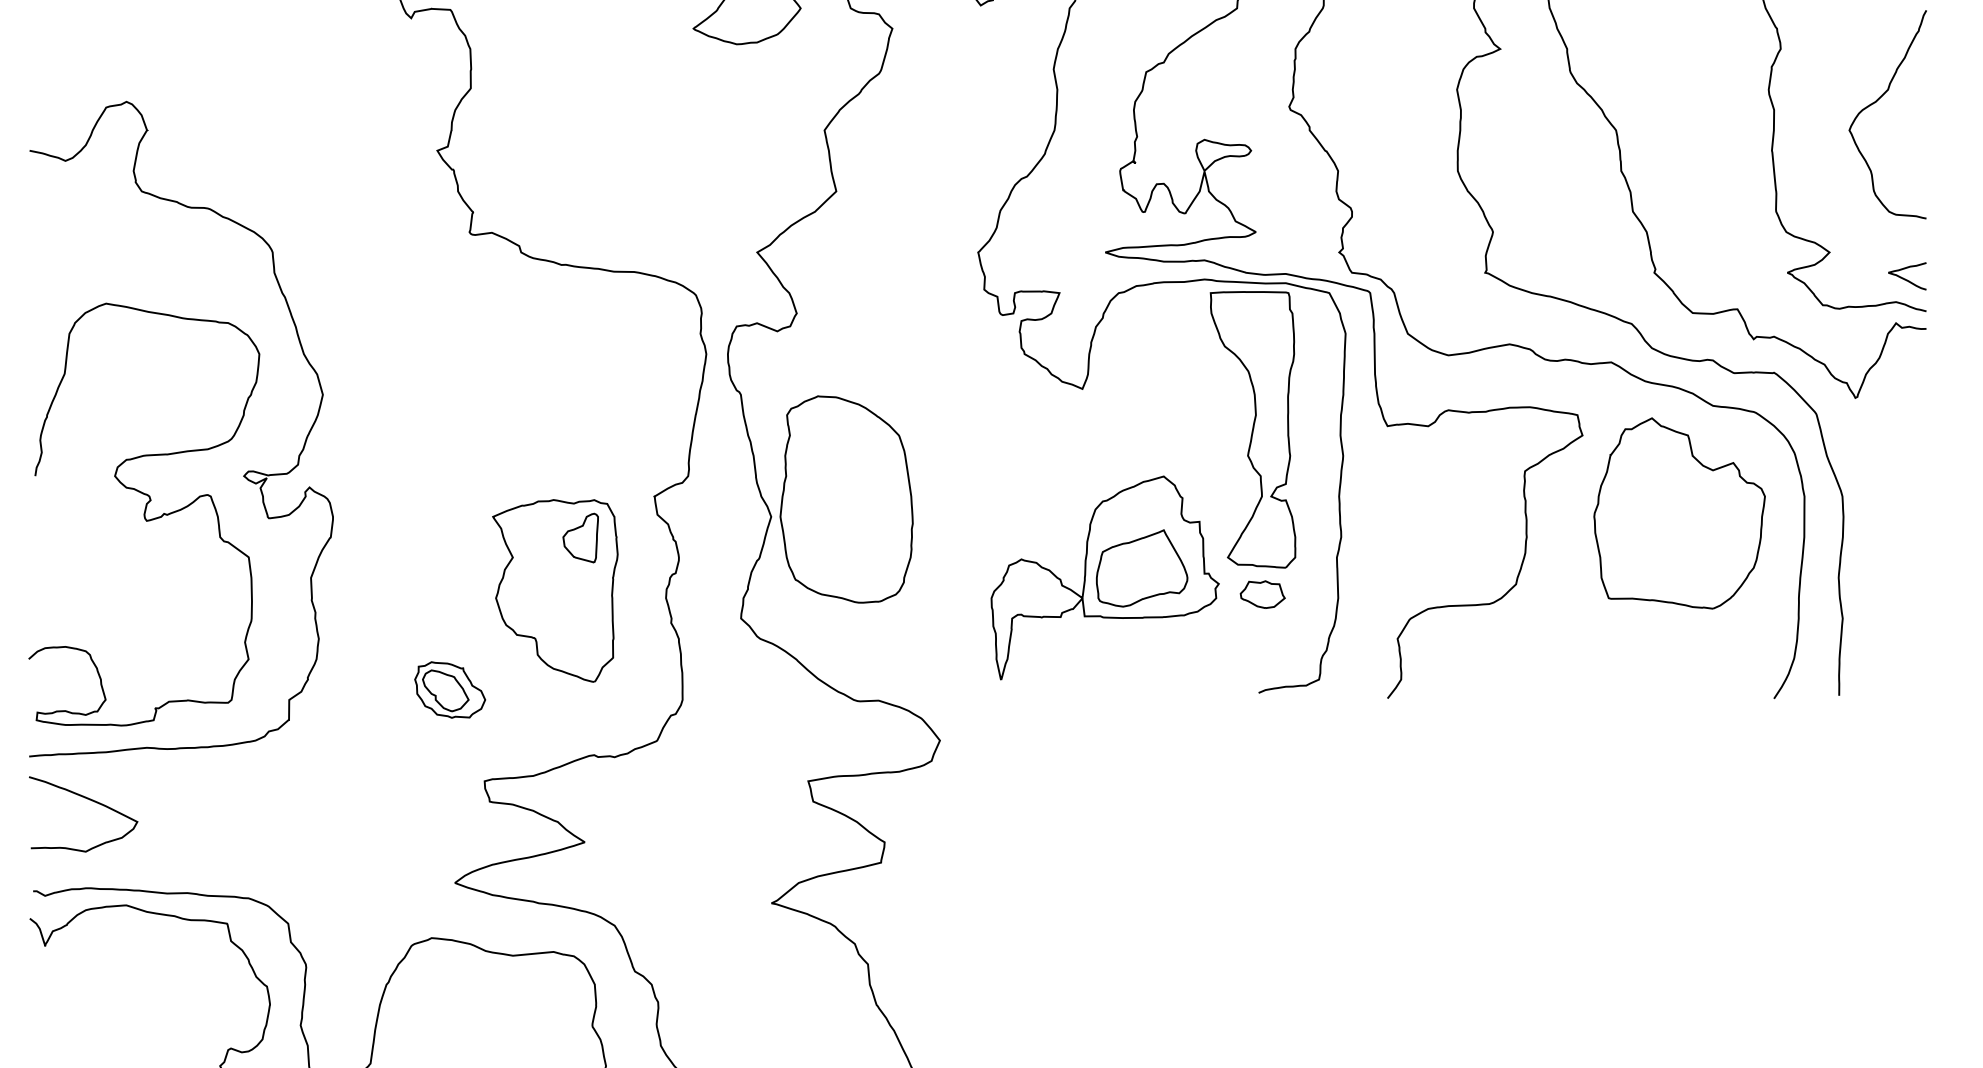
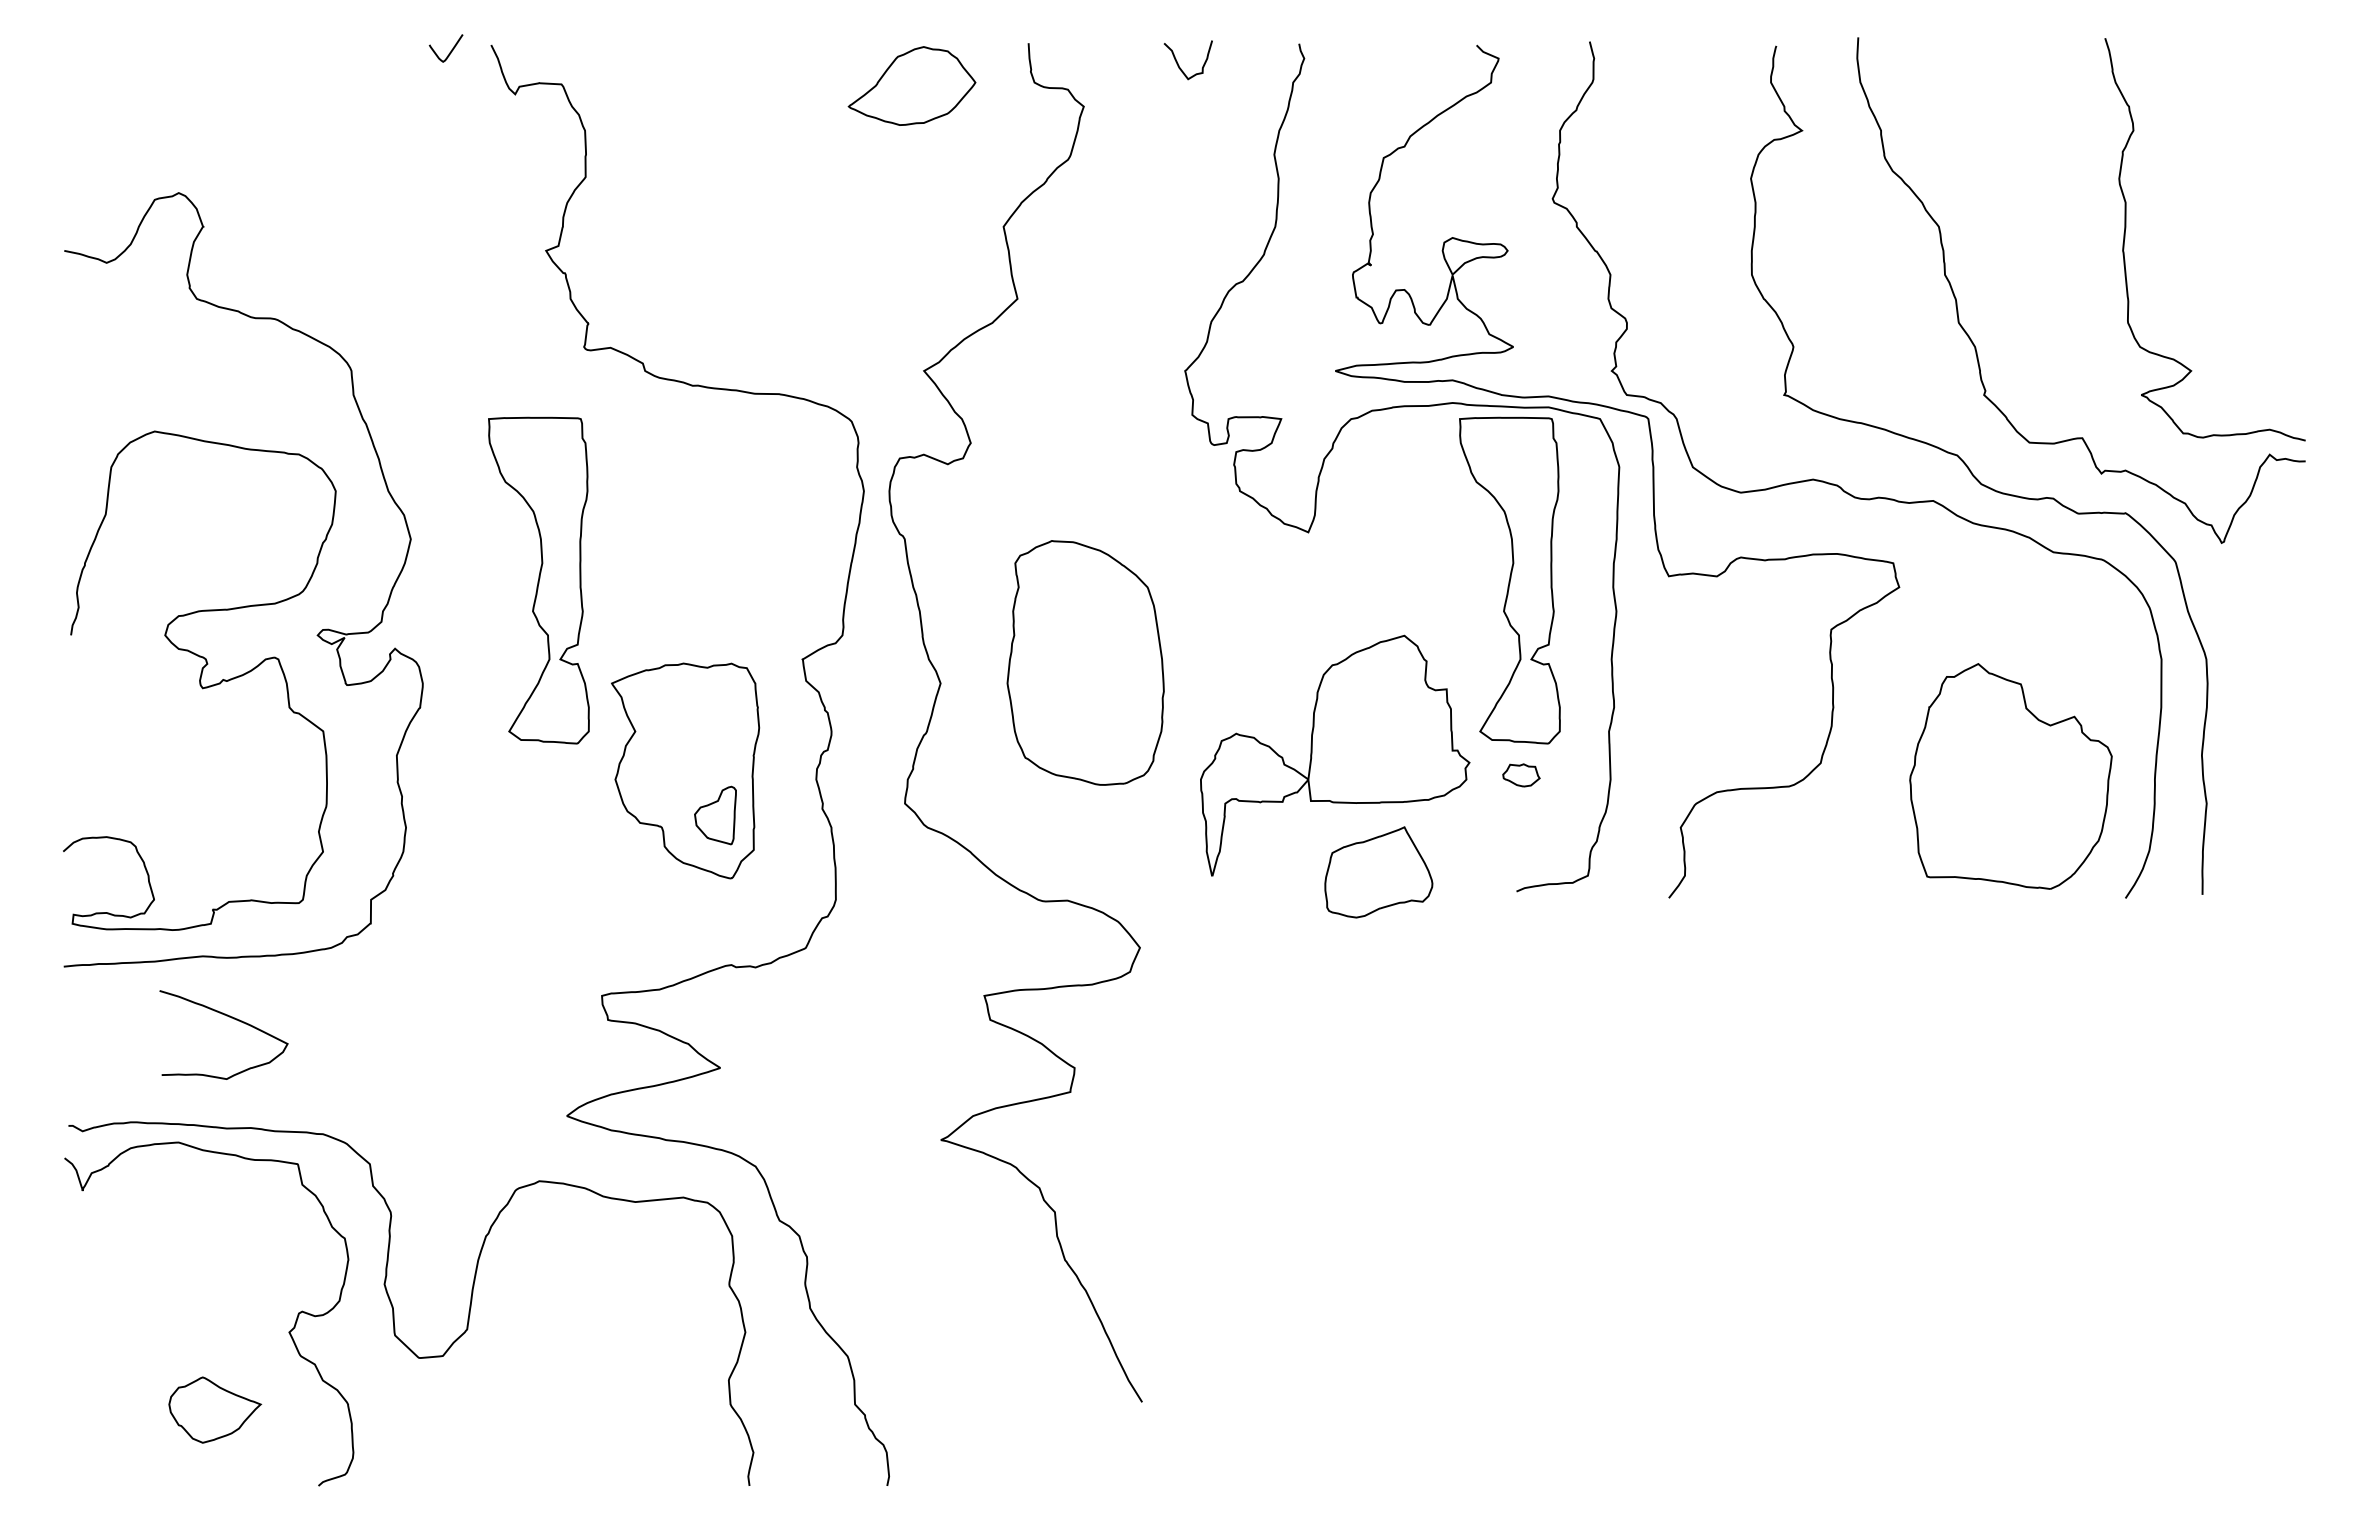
curve: (1876, 102) -> (2246, 193), removed
curve: (1906, 279) -> (2281, 402), removed
part: (430, 429) -> (538, 580), added
part: (846, 499) -> (1085, 662), moved
part: (1679, 513) -> (2010, 776), moved
part: (580, 538) -> (715, 815), moved
part: (1141, 568) -> (1378, 872), moved
part: (1262, 594) -> (1521, 775), size x0.7
part: (450, 689) -> (561, 887), removed
curve: (89, 800) -> (231, 1018), moved

